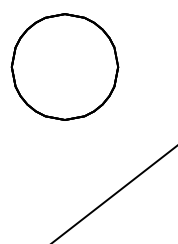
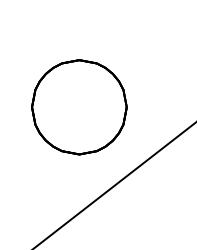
part: (65, 67) -> (79, 107), moved

